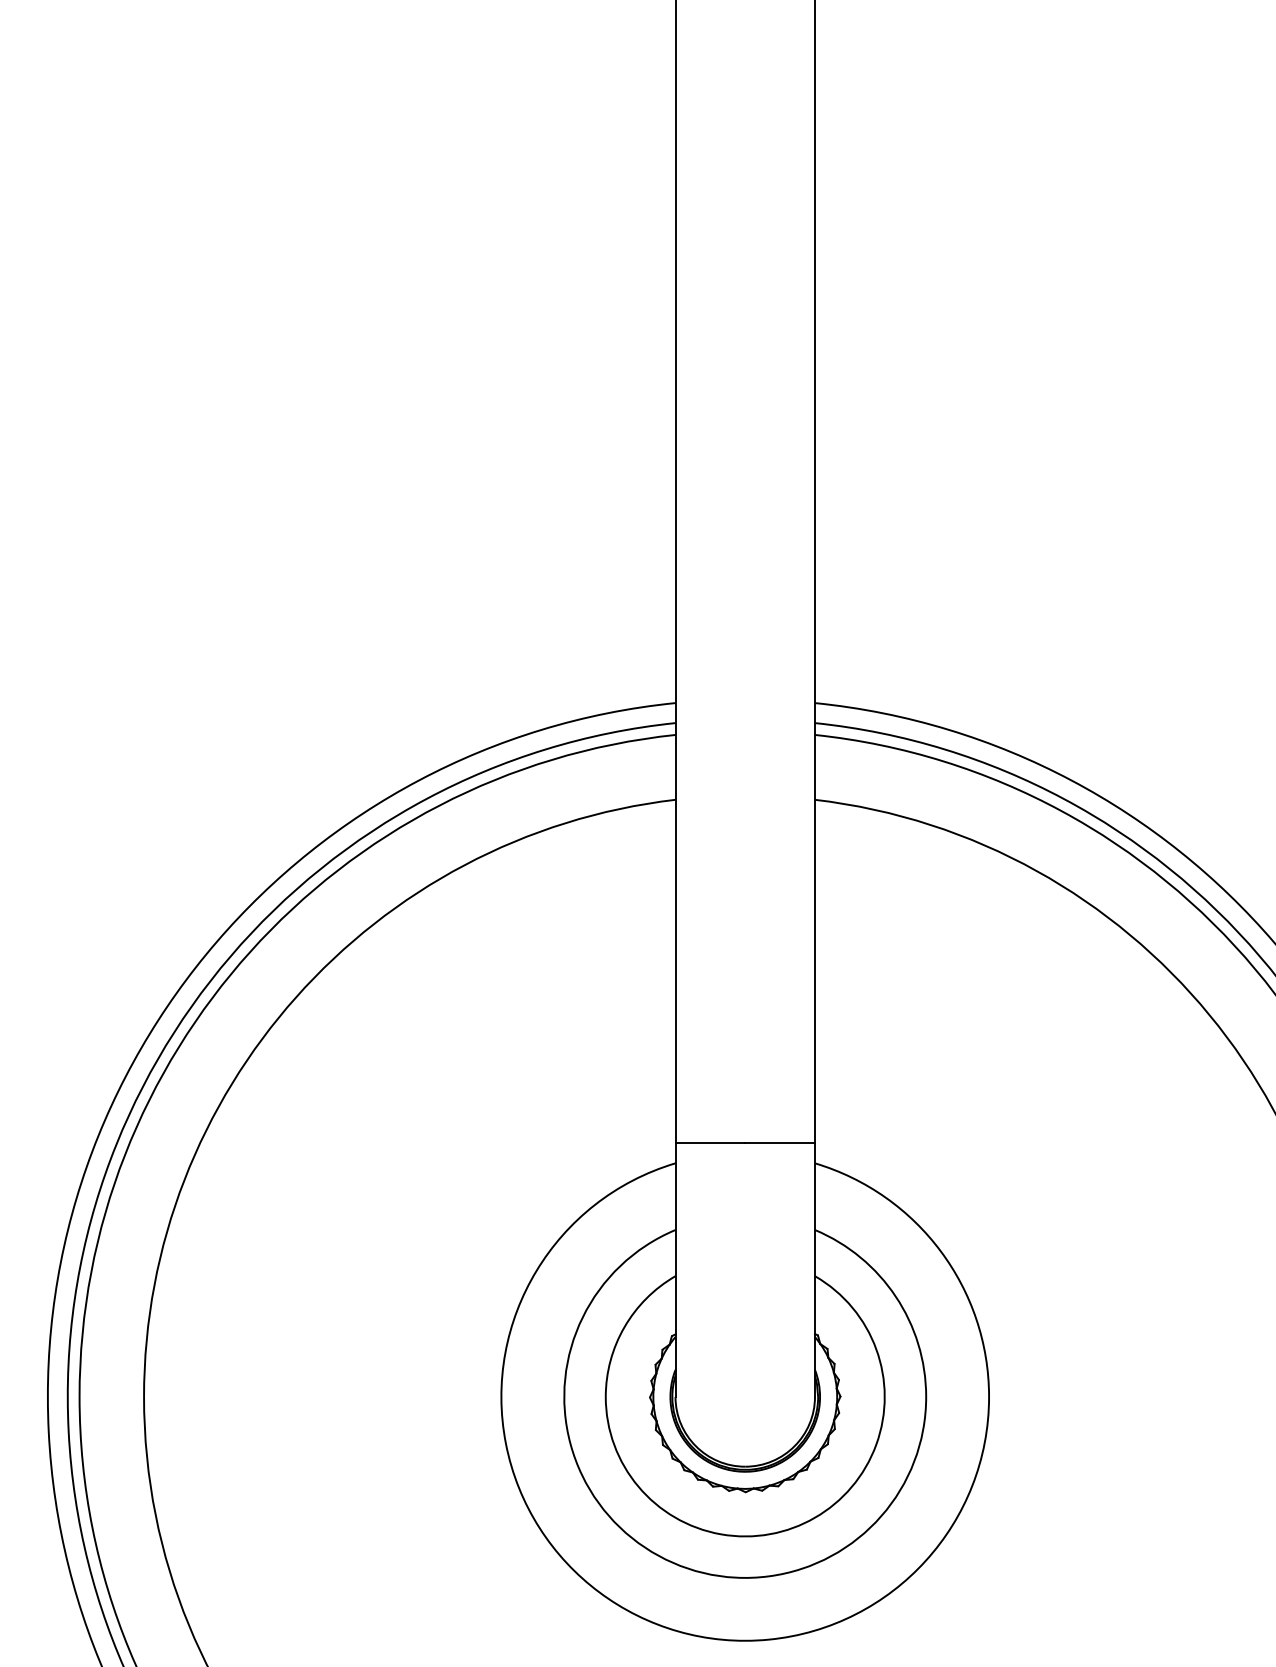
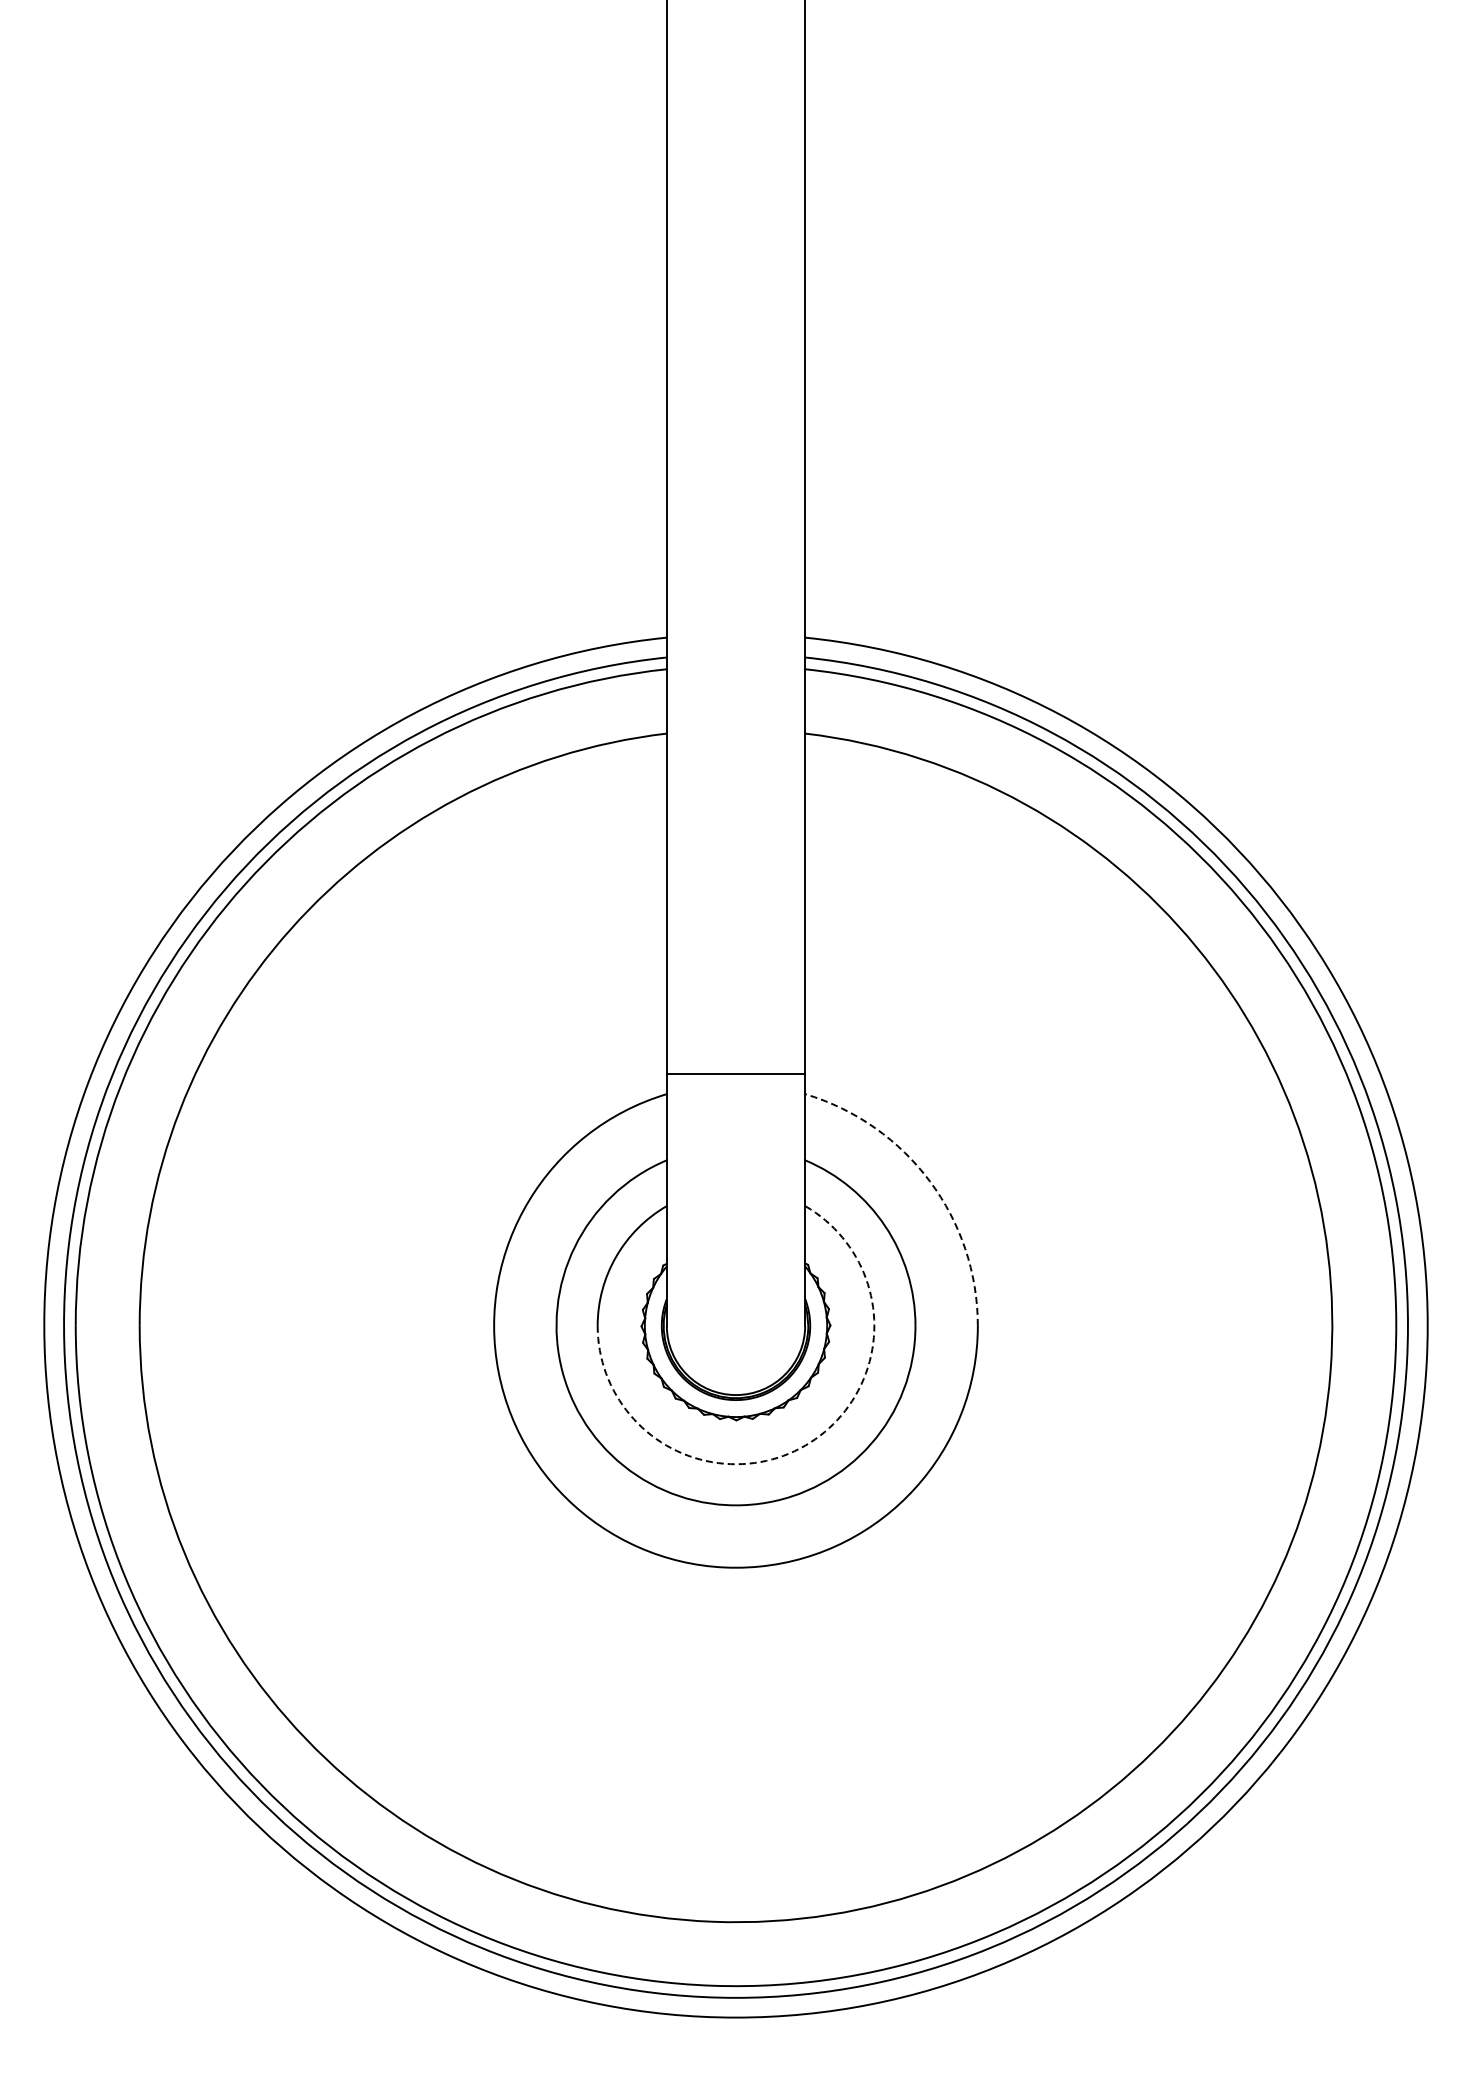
arc: (940, 1251) -> (929, 1181), solid -> dashed
arc: (815, 1517) -> (805, 1445), solid -> dashed

